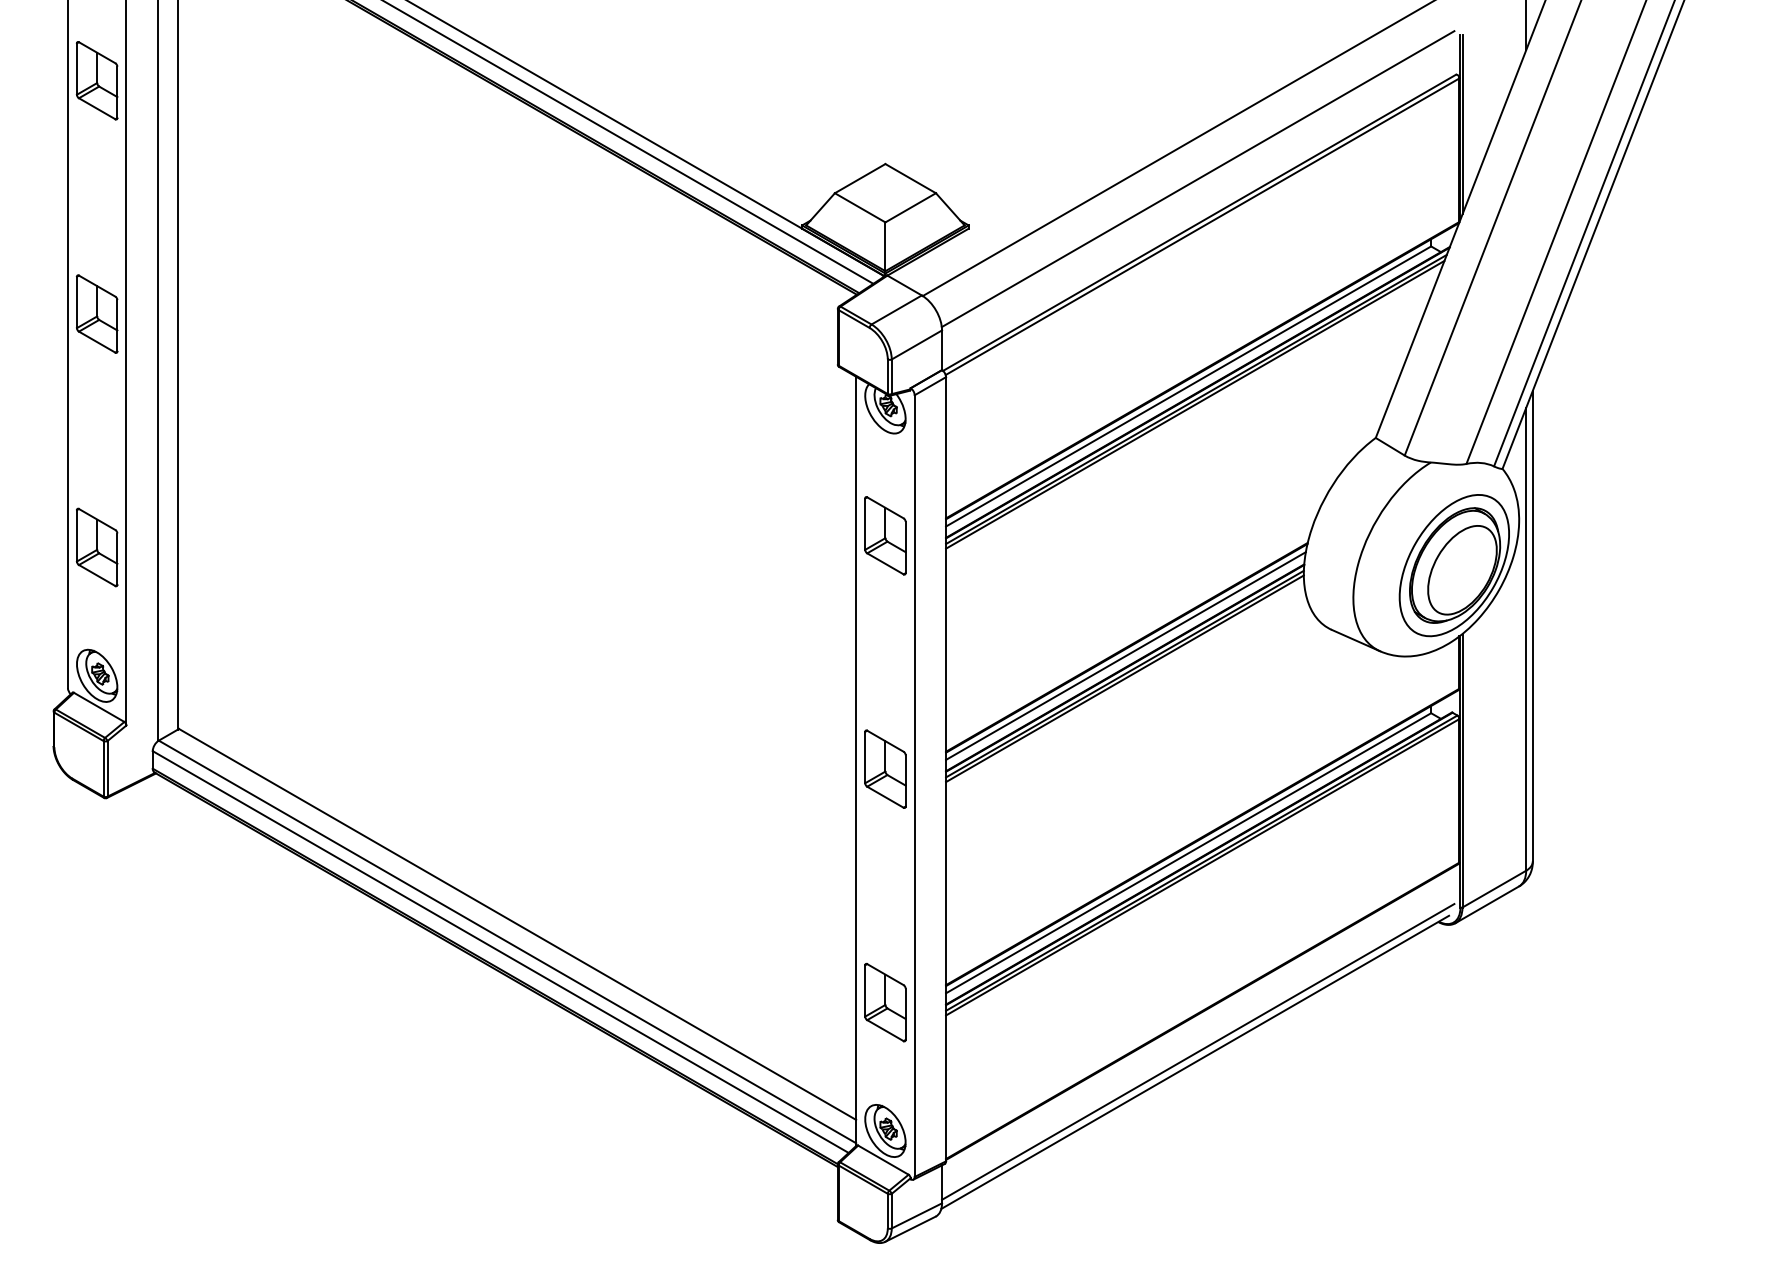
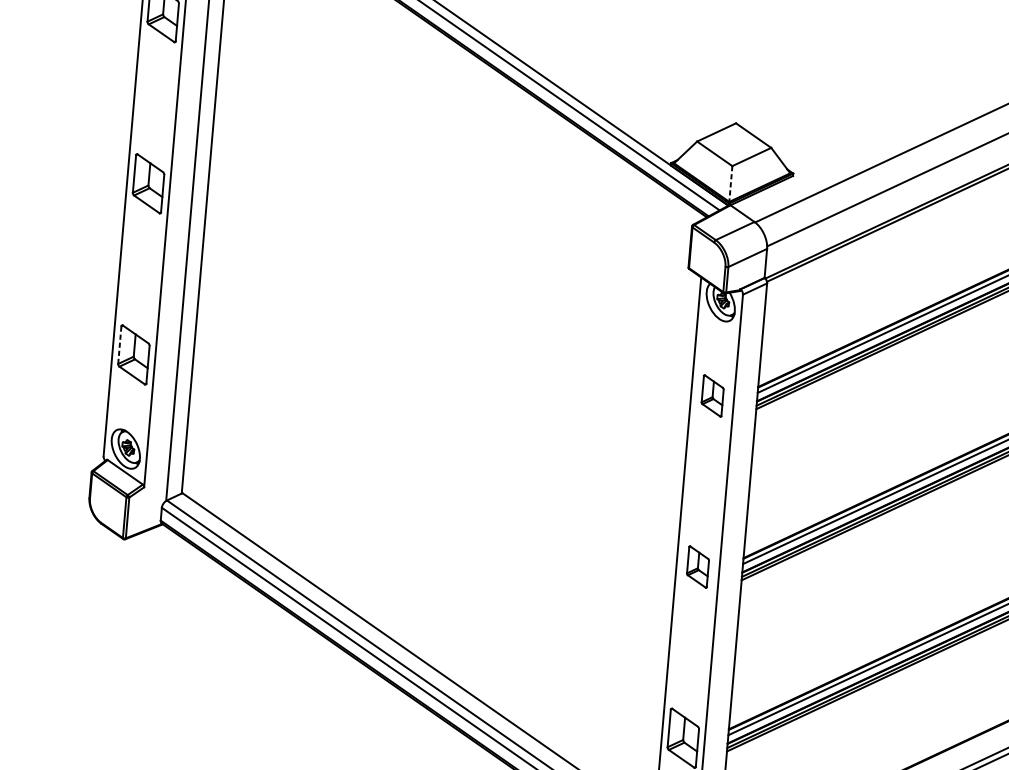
line: (885, 247) -> (730, 184), solid -> dashed
line: (76, 535) -> (119, 344), solid -> dashed
part: (885, 535) -> (712, 395), size x0.7
part: (885, 768) -> (698, 566), size x0.7

